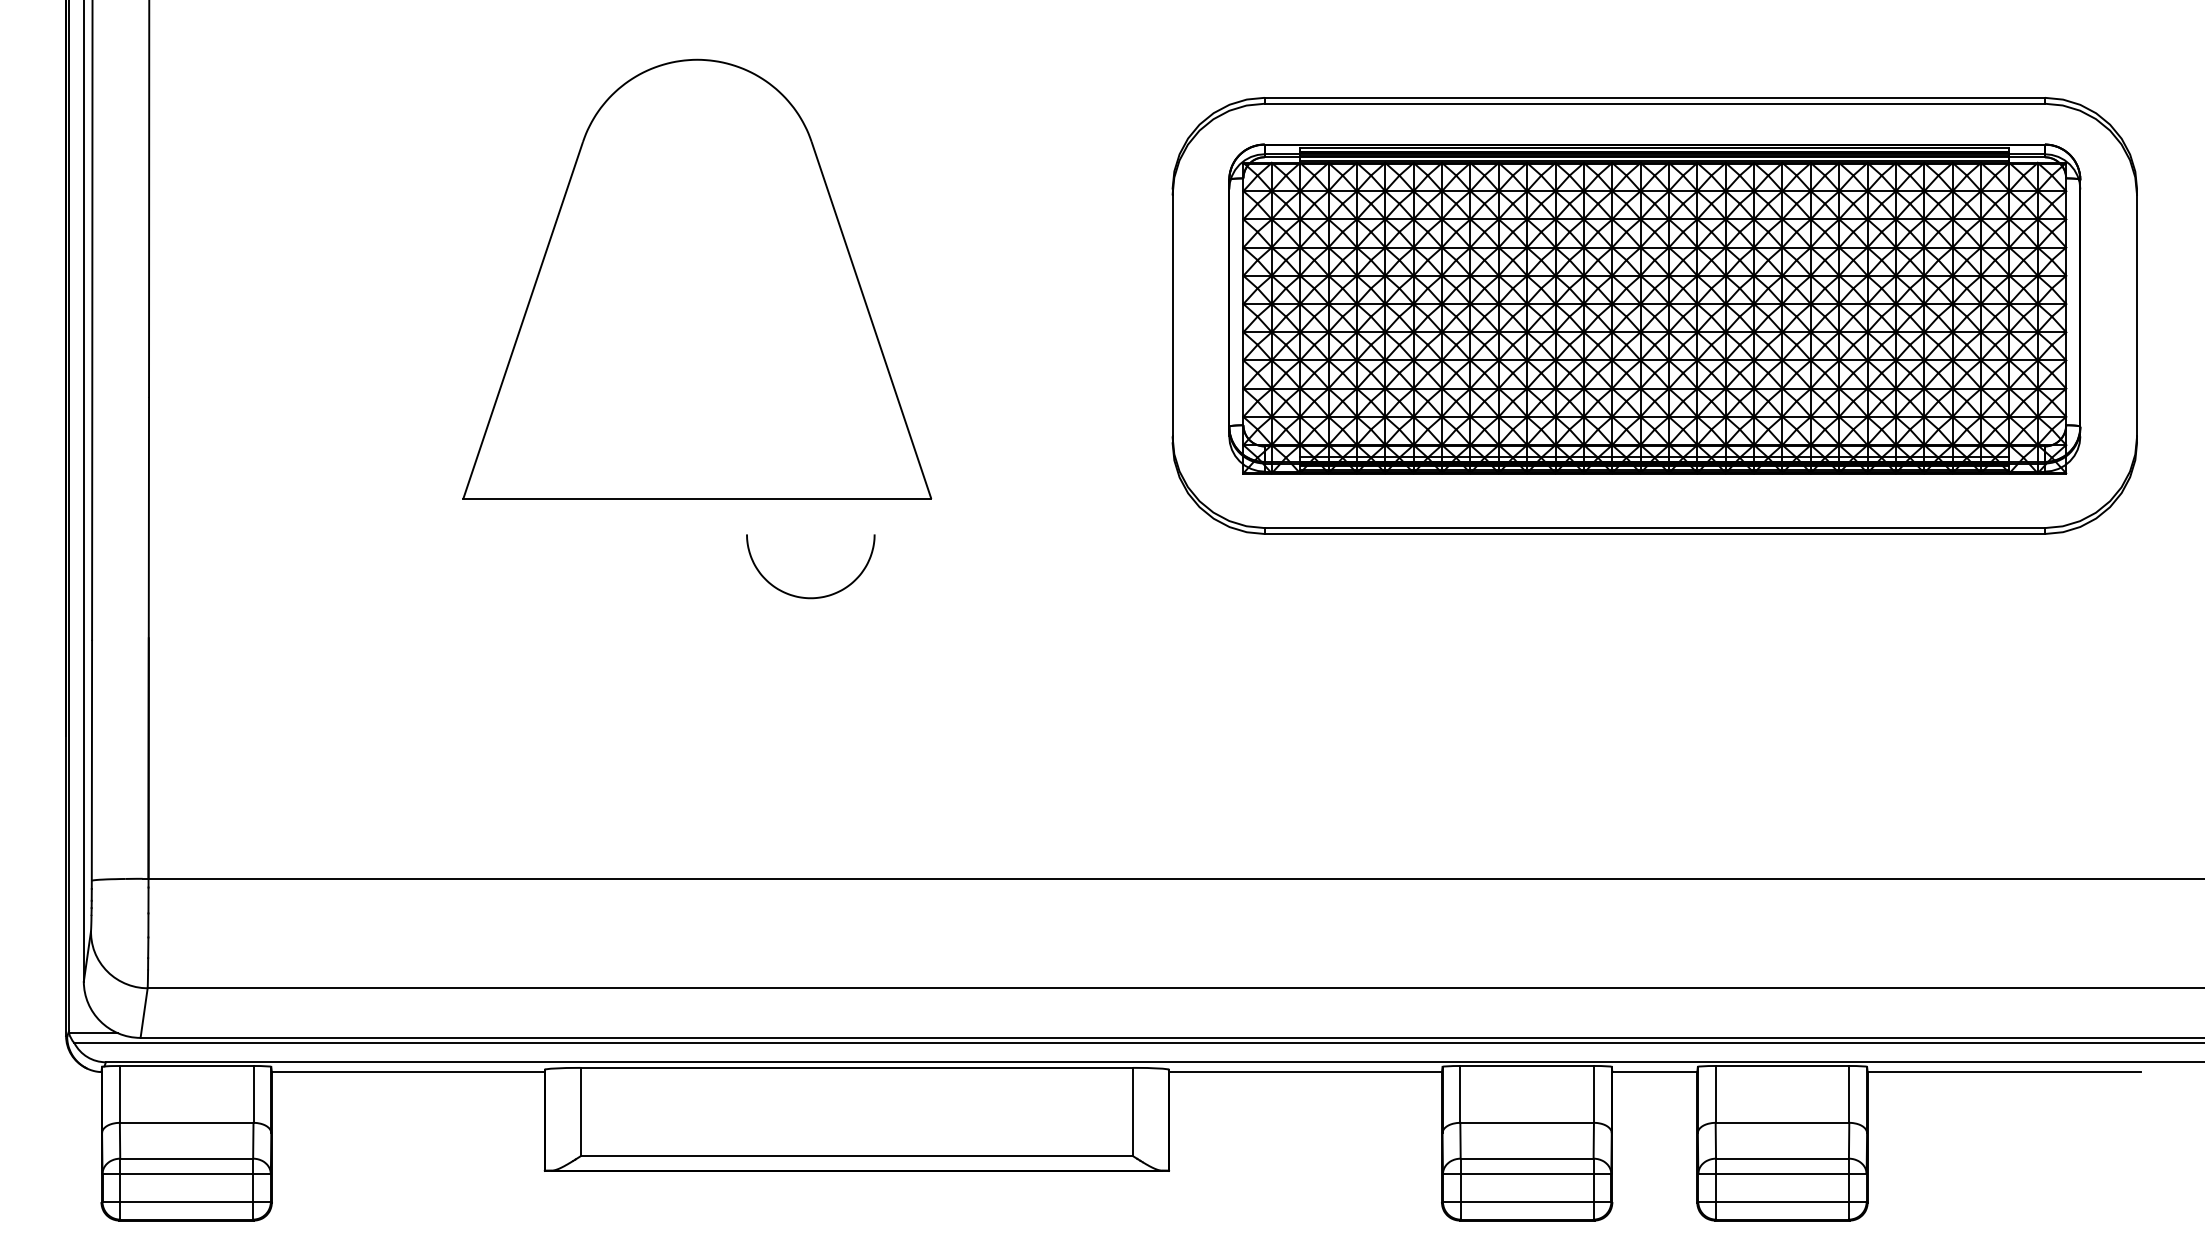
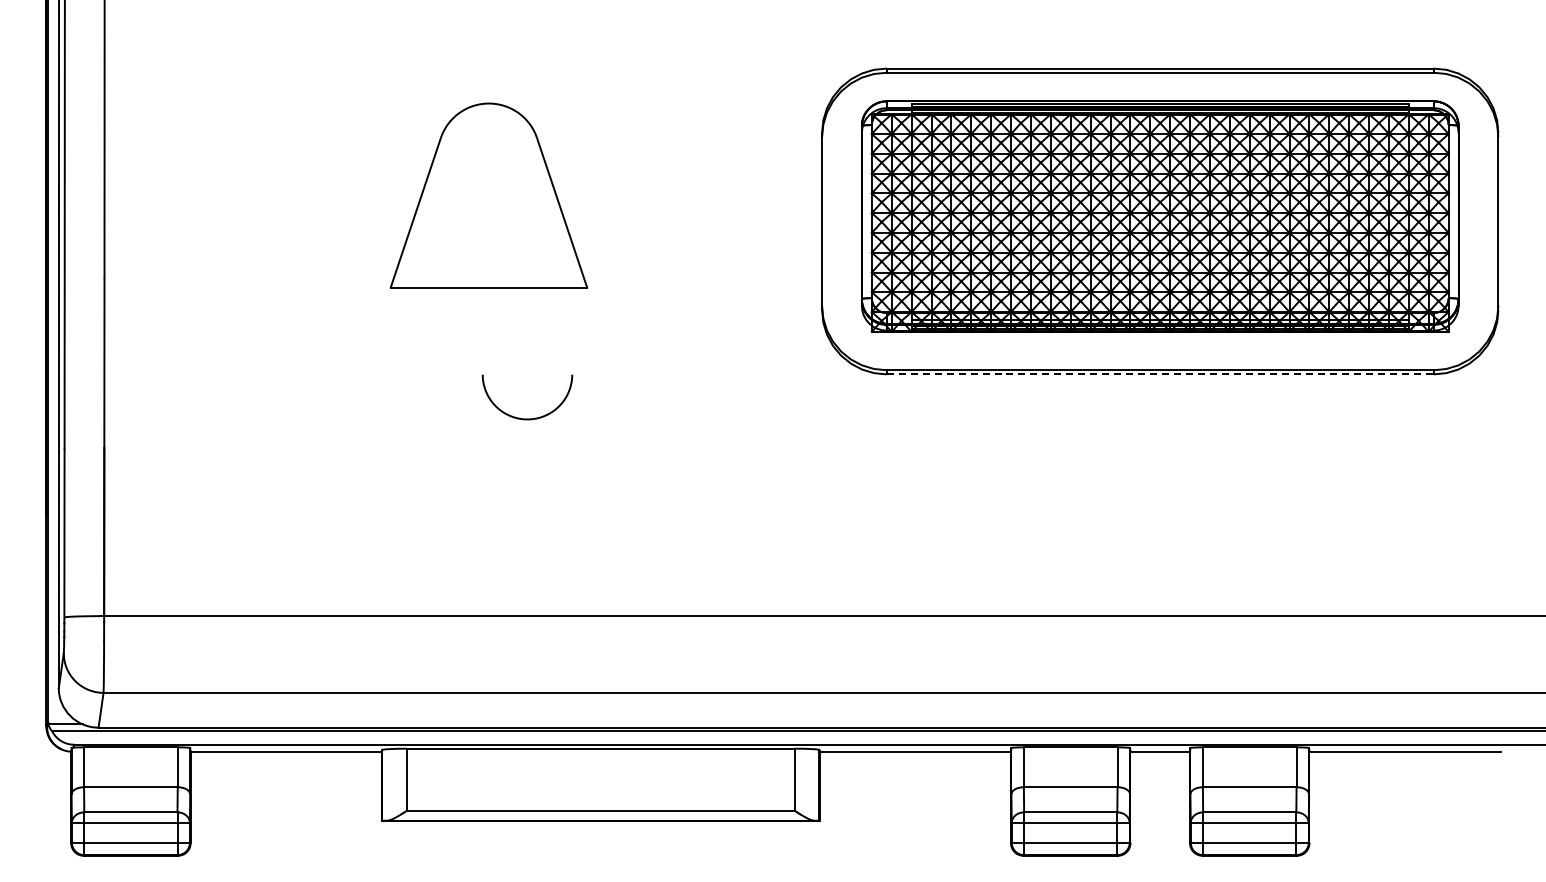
part: (696, 278) -> (488, 195), size x0.6
line: (1655, 534) -> (1160, 374), solid -> dashed
curve: (810, 596) -> (527, 418), moved

